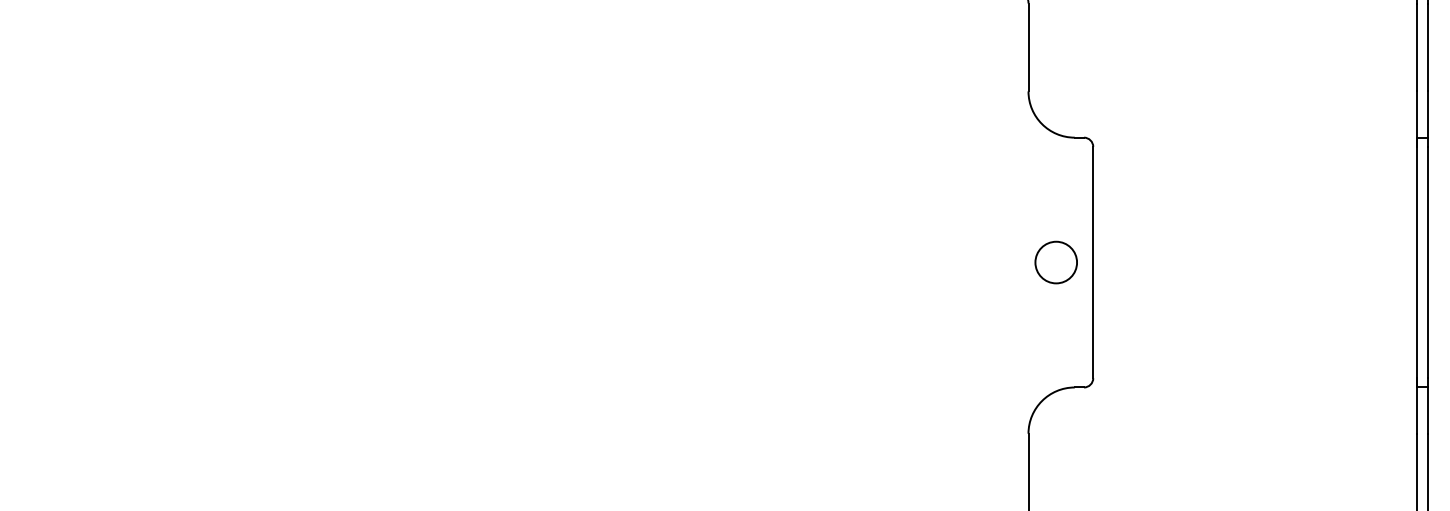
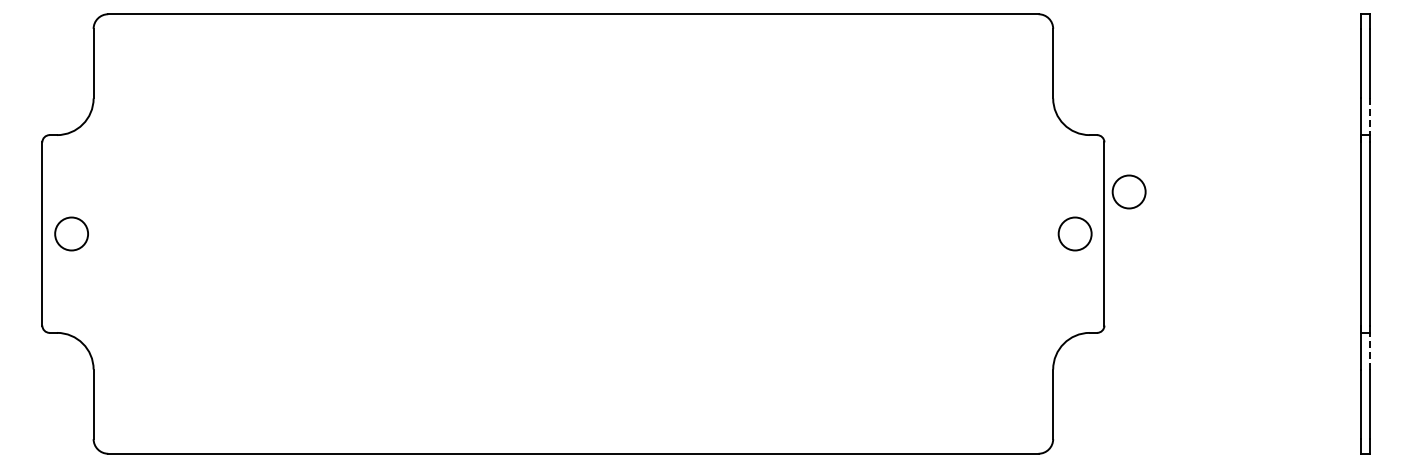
line: (1428, 115) -> (1369, 117), solid -> dashed
circle: (1123, 208) -> (1128, 191), added
line: (1428, 409) -> (1369, 350), solid -> dashed

